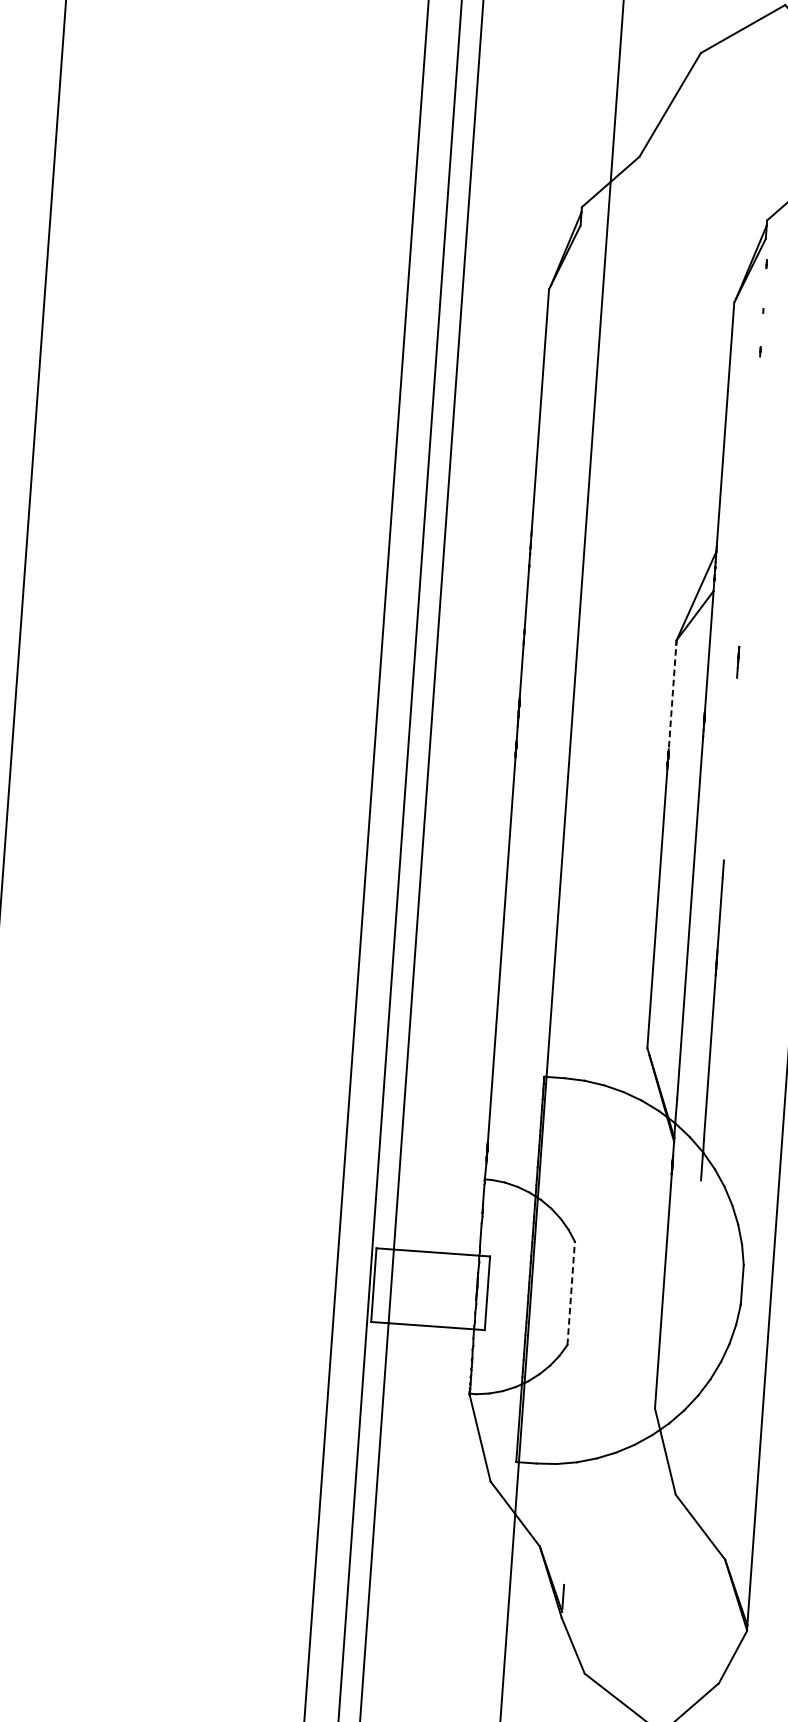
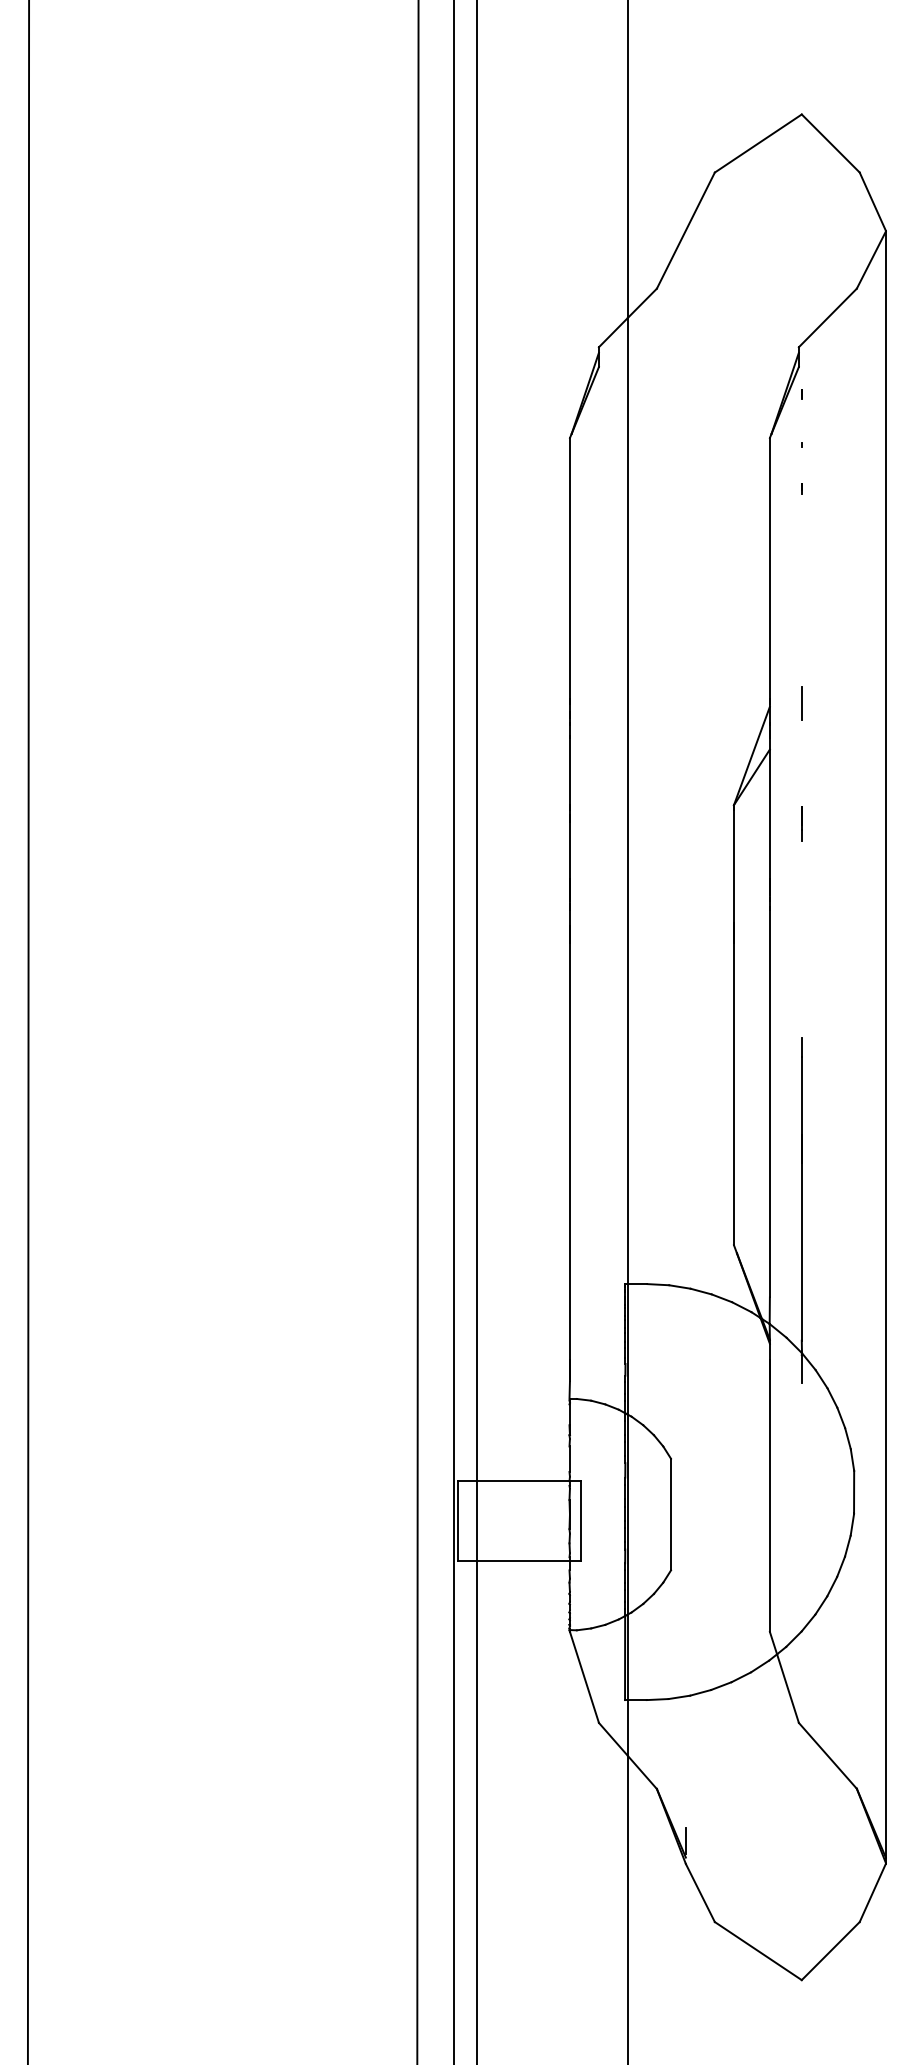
line: (745, 550) -> (801, 703), added
line: (672, 698) -> (733, 867), dashed -> solid
line: (571, 1293) -> (671, 1514), dashed -> solid

